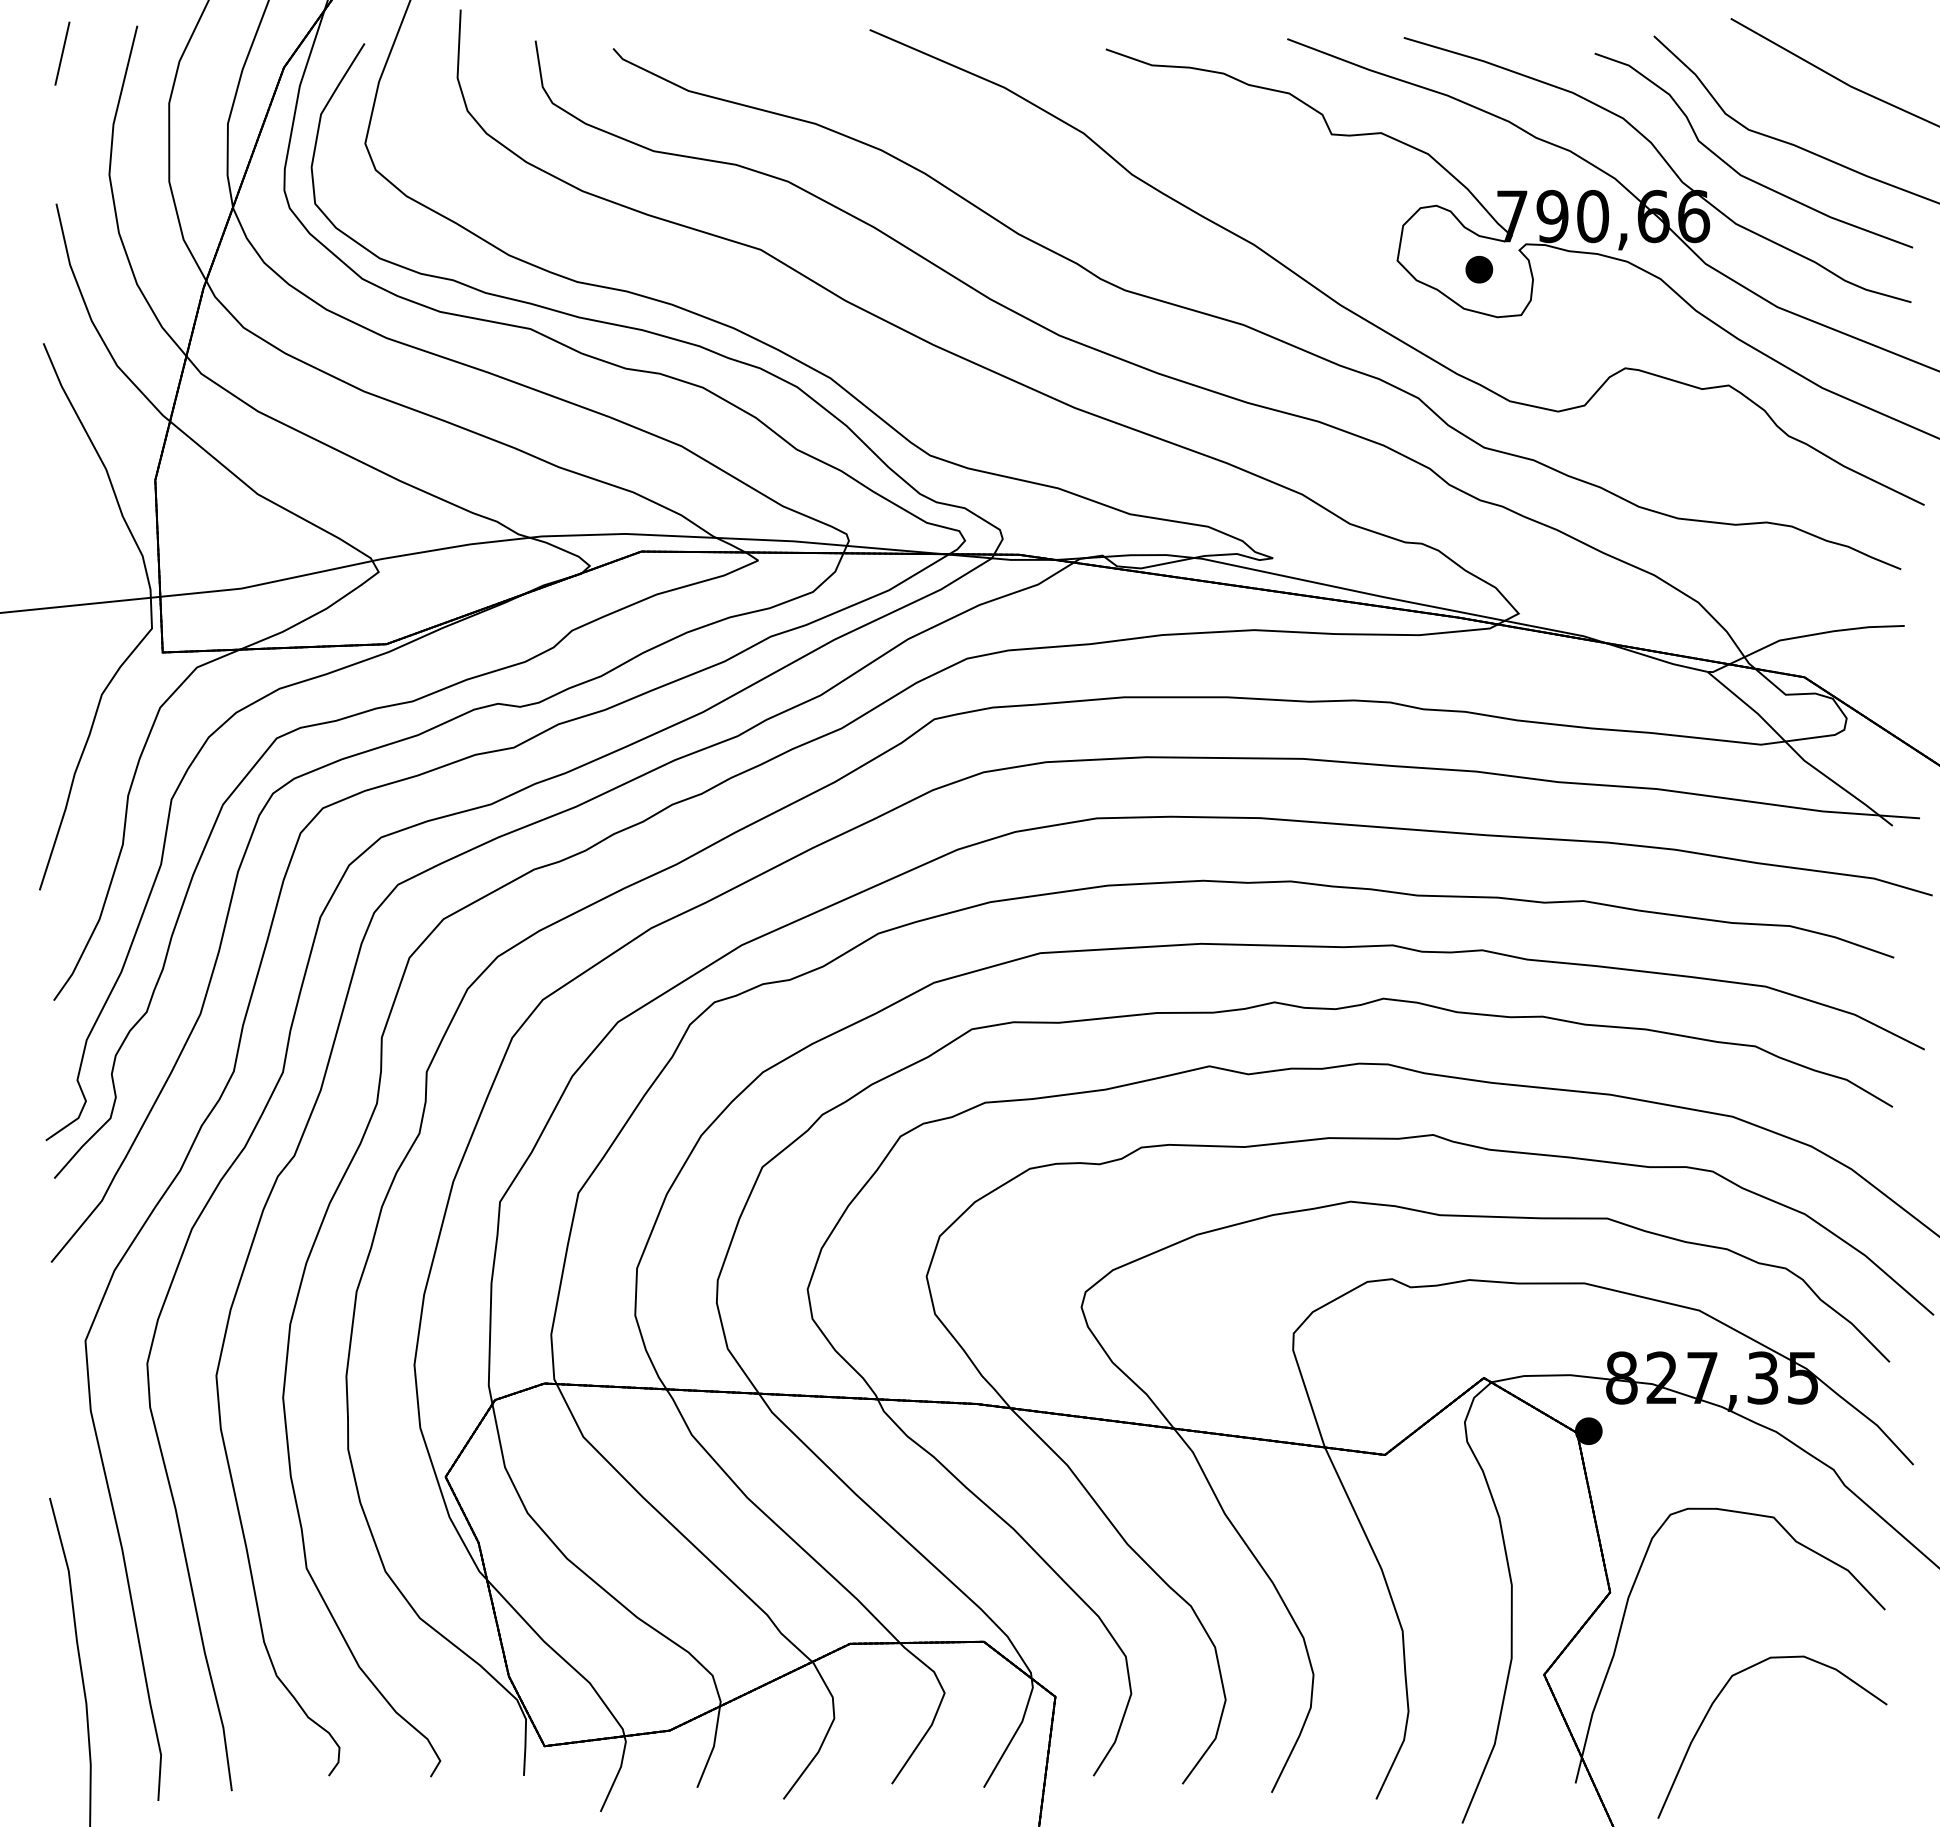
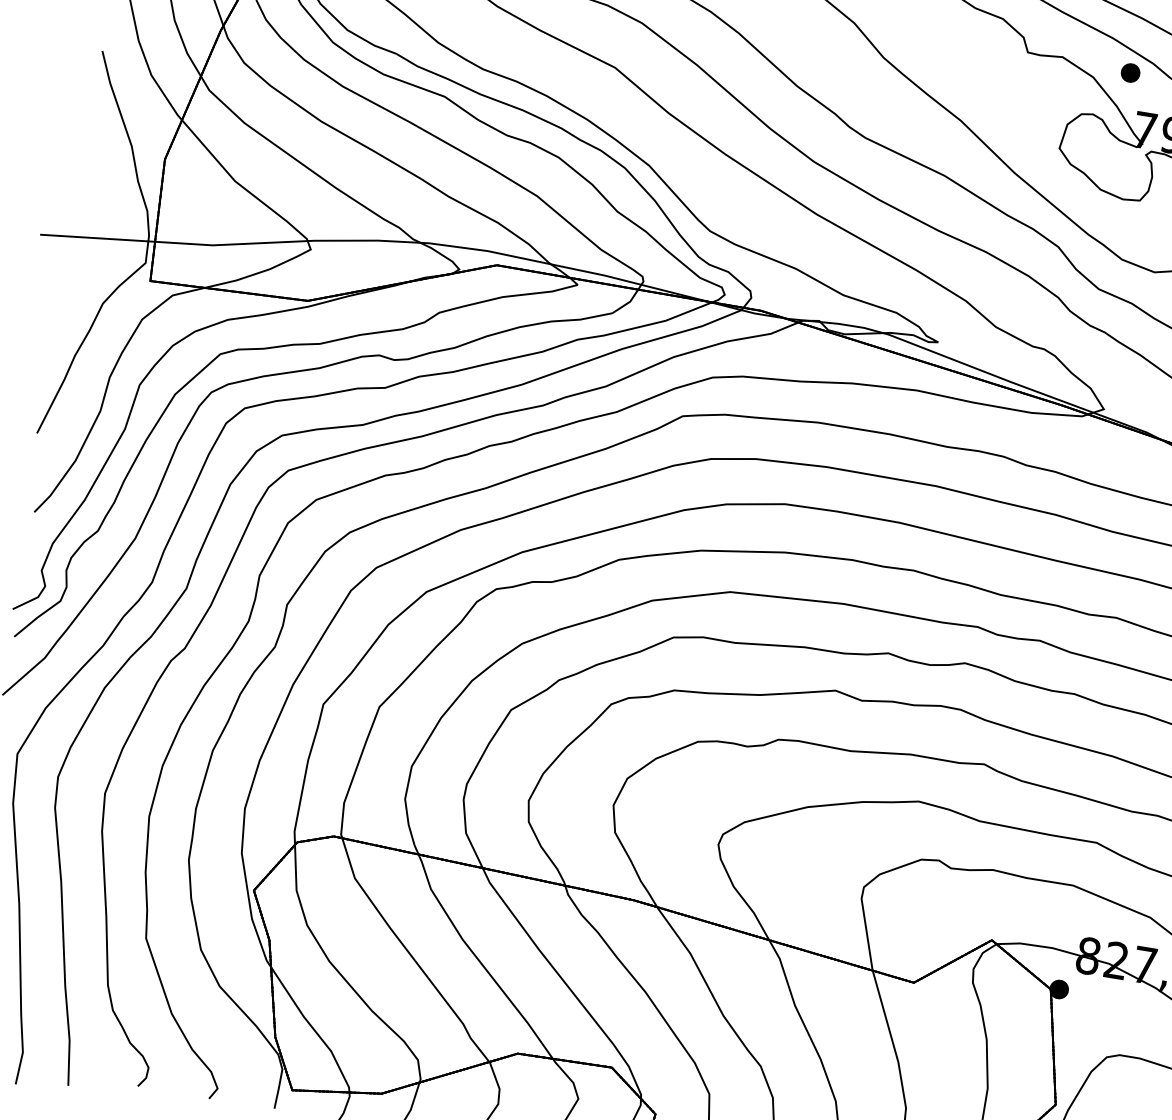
part: (1479, 269) -> (1130, 72), moved

